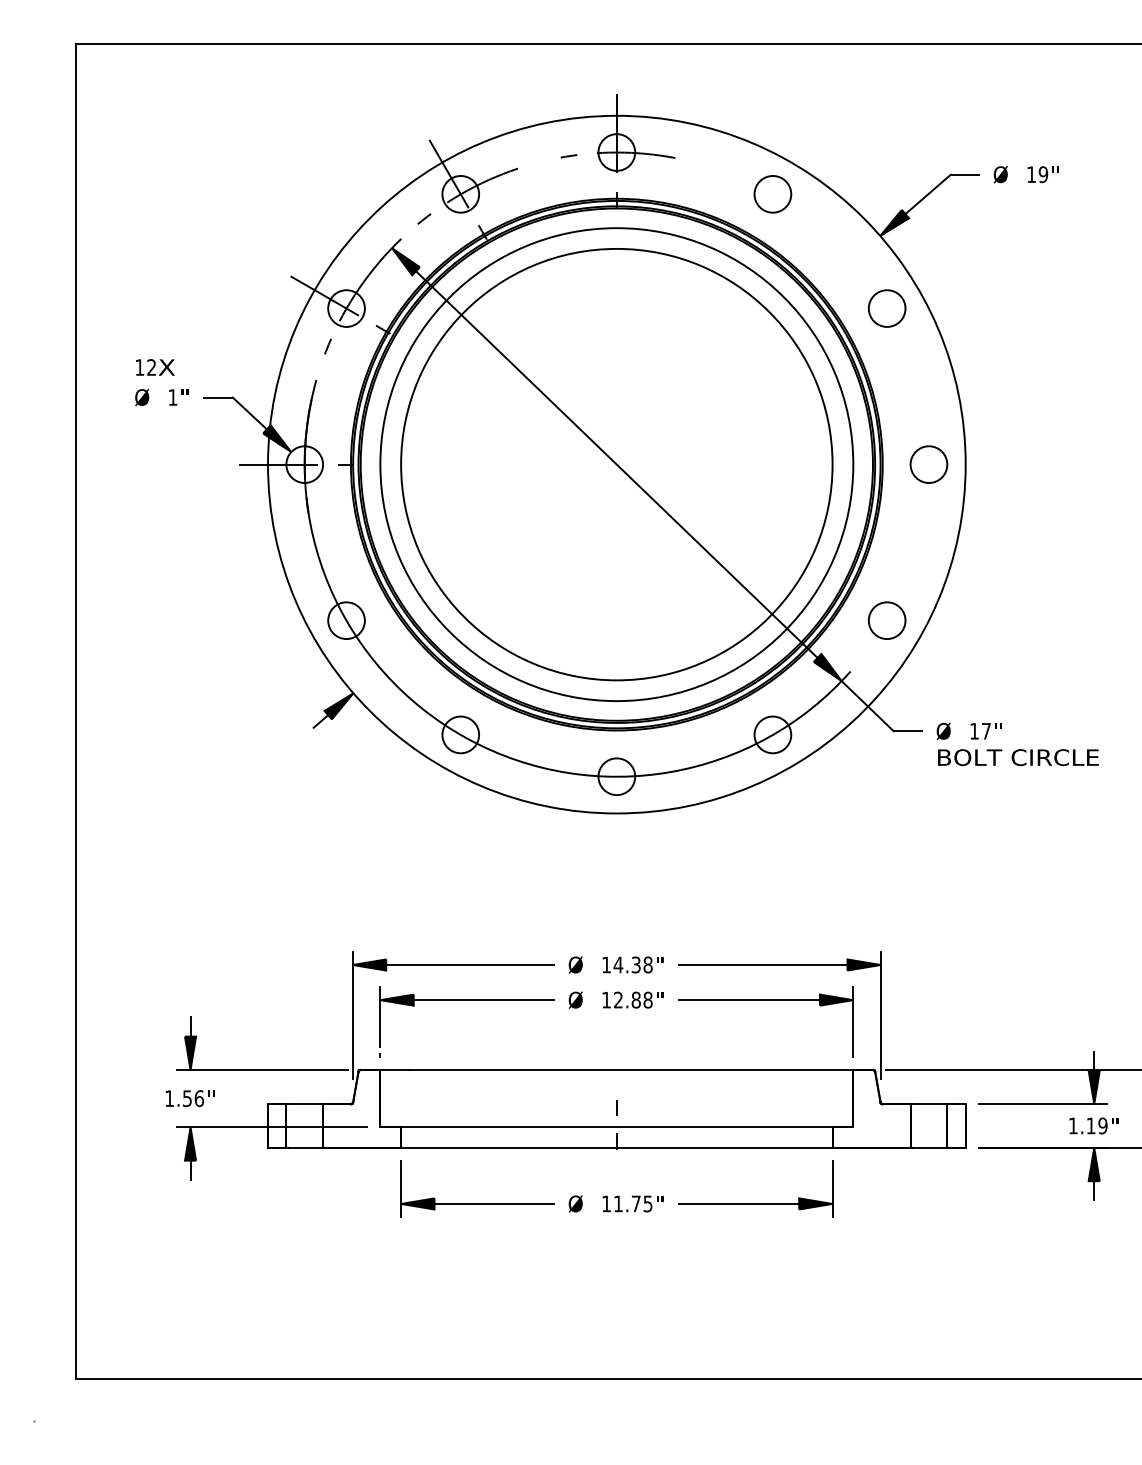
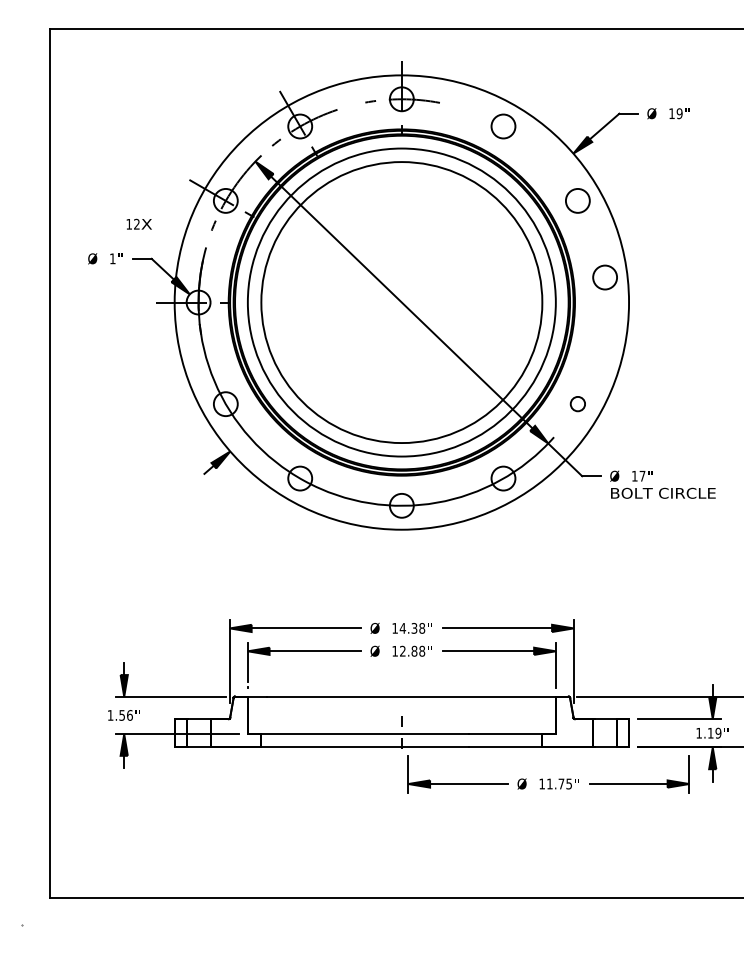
text: (154, 366) -> (138, 223), moved
circle: (928, 464) -> (604, 277), moved
circle: (886, 619) -> (577, 403), size x0.6
part: (616, 1189) -> (548, 774), moved

